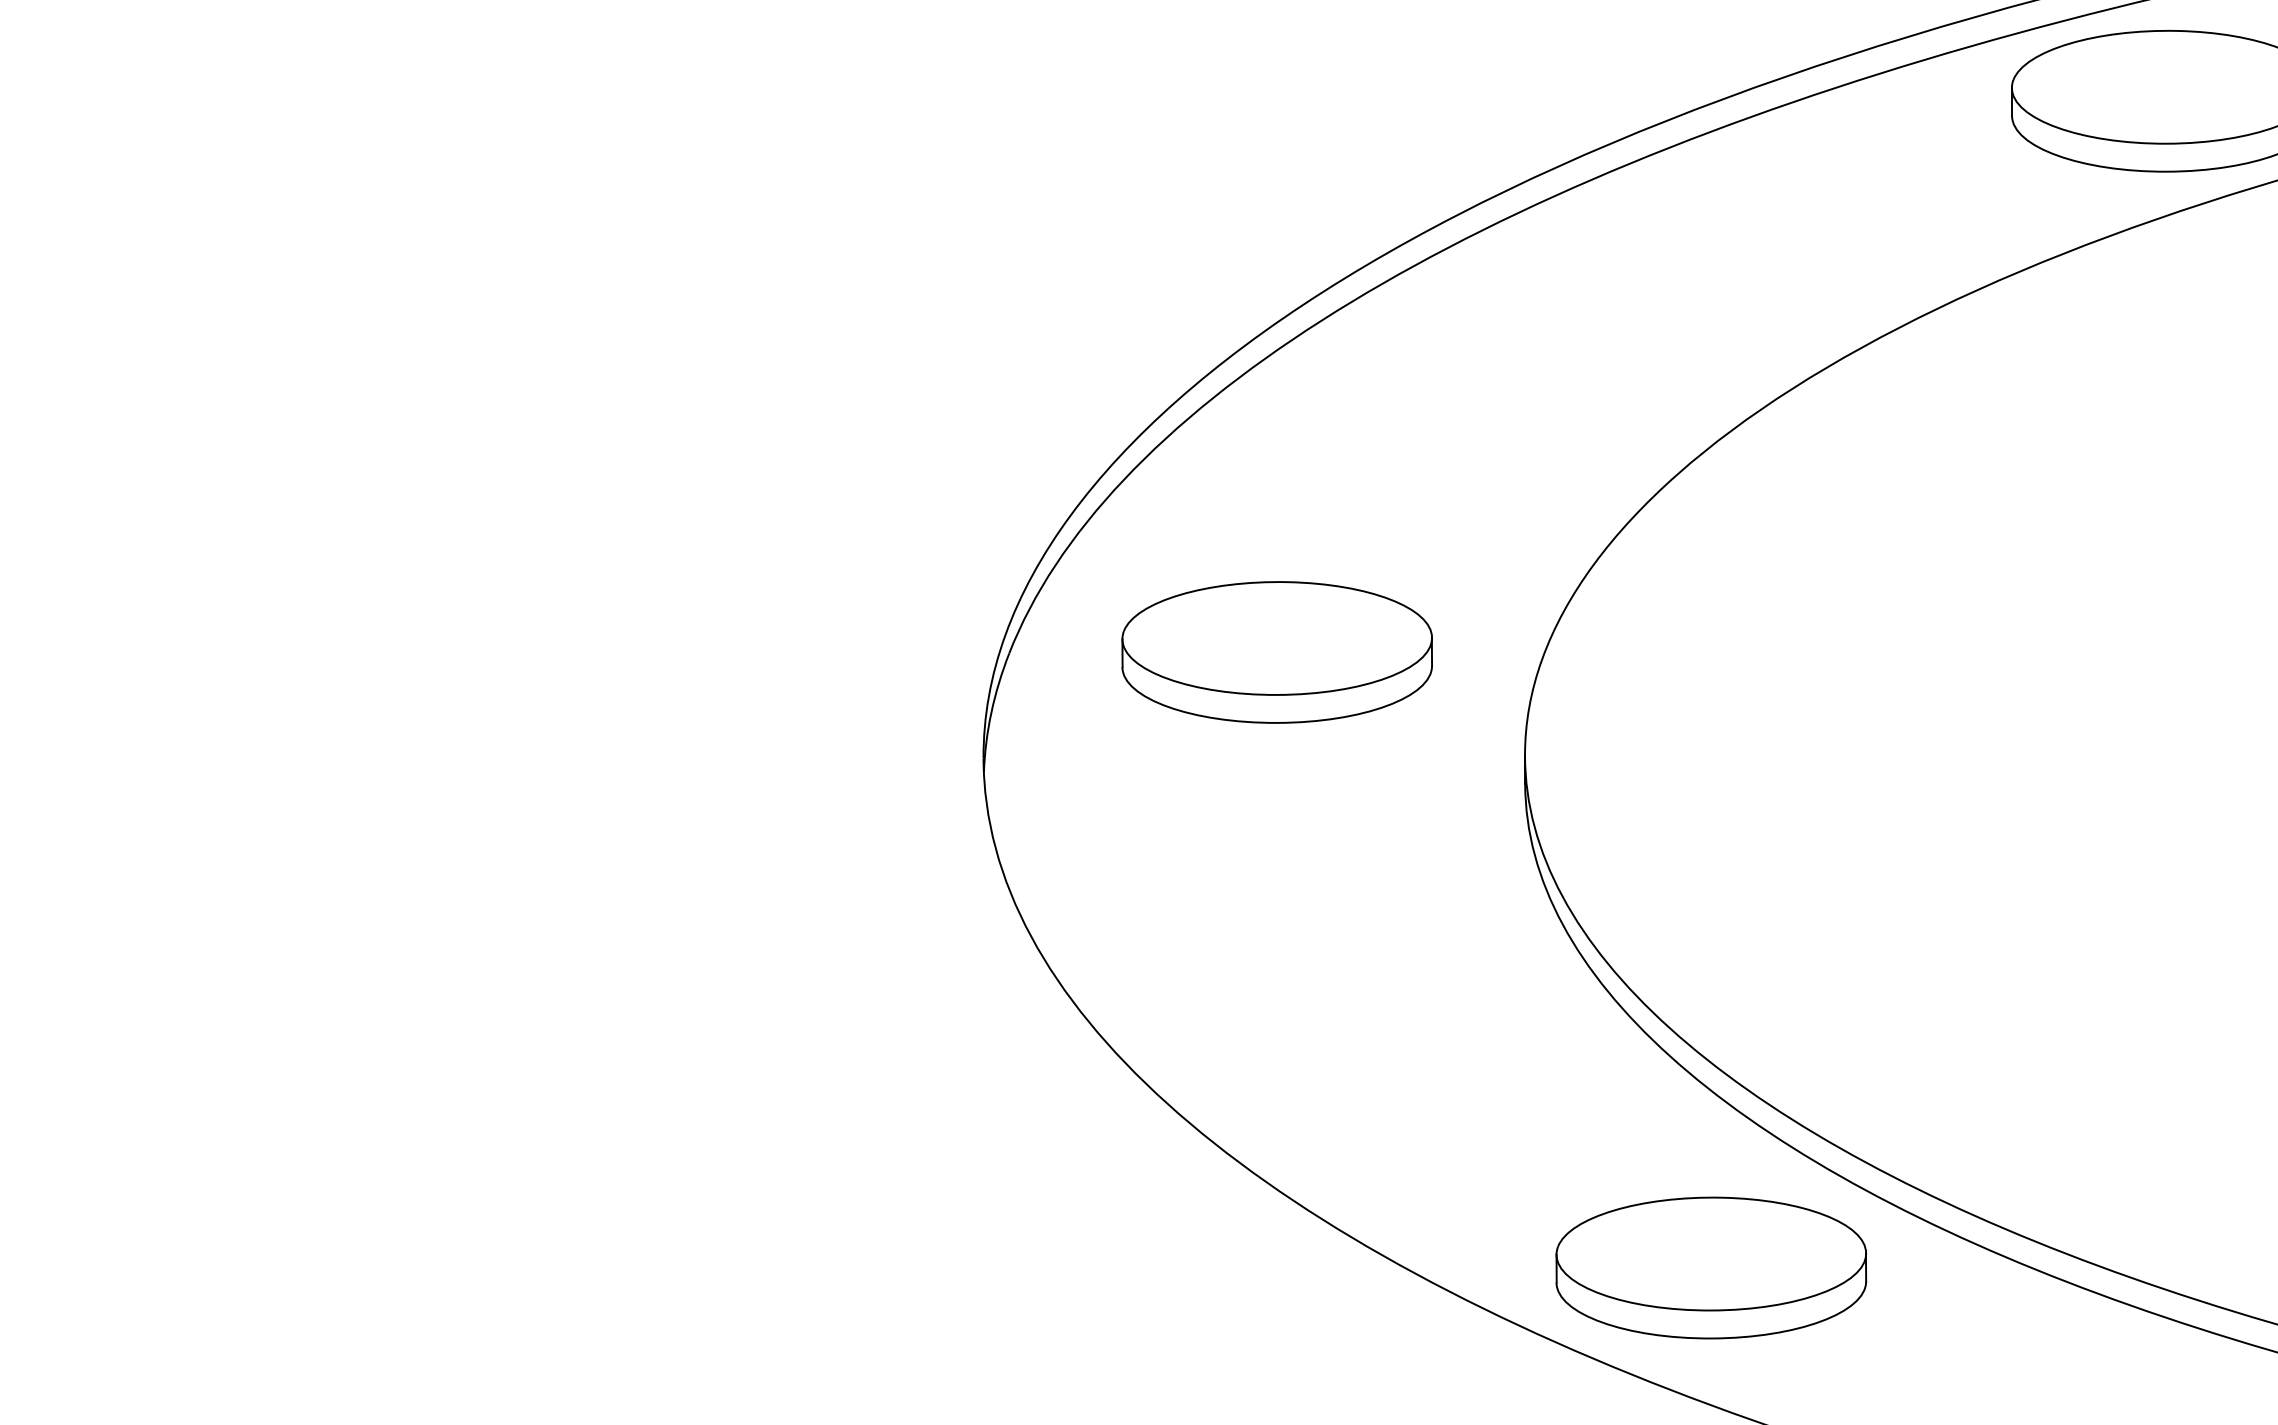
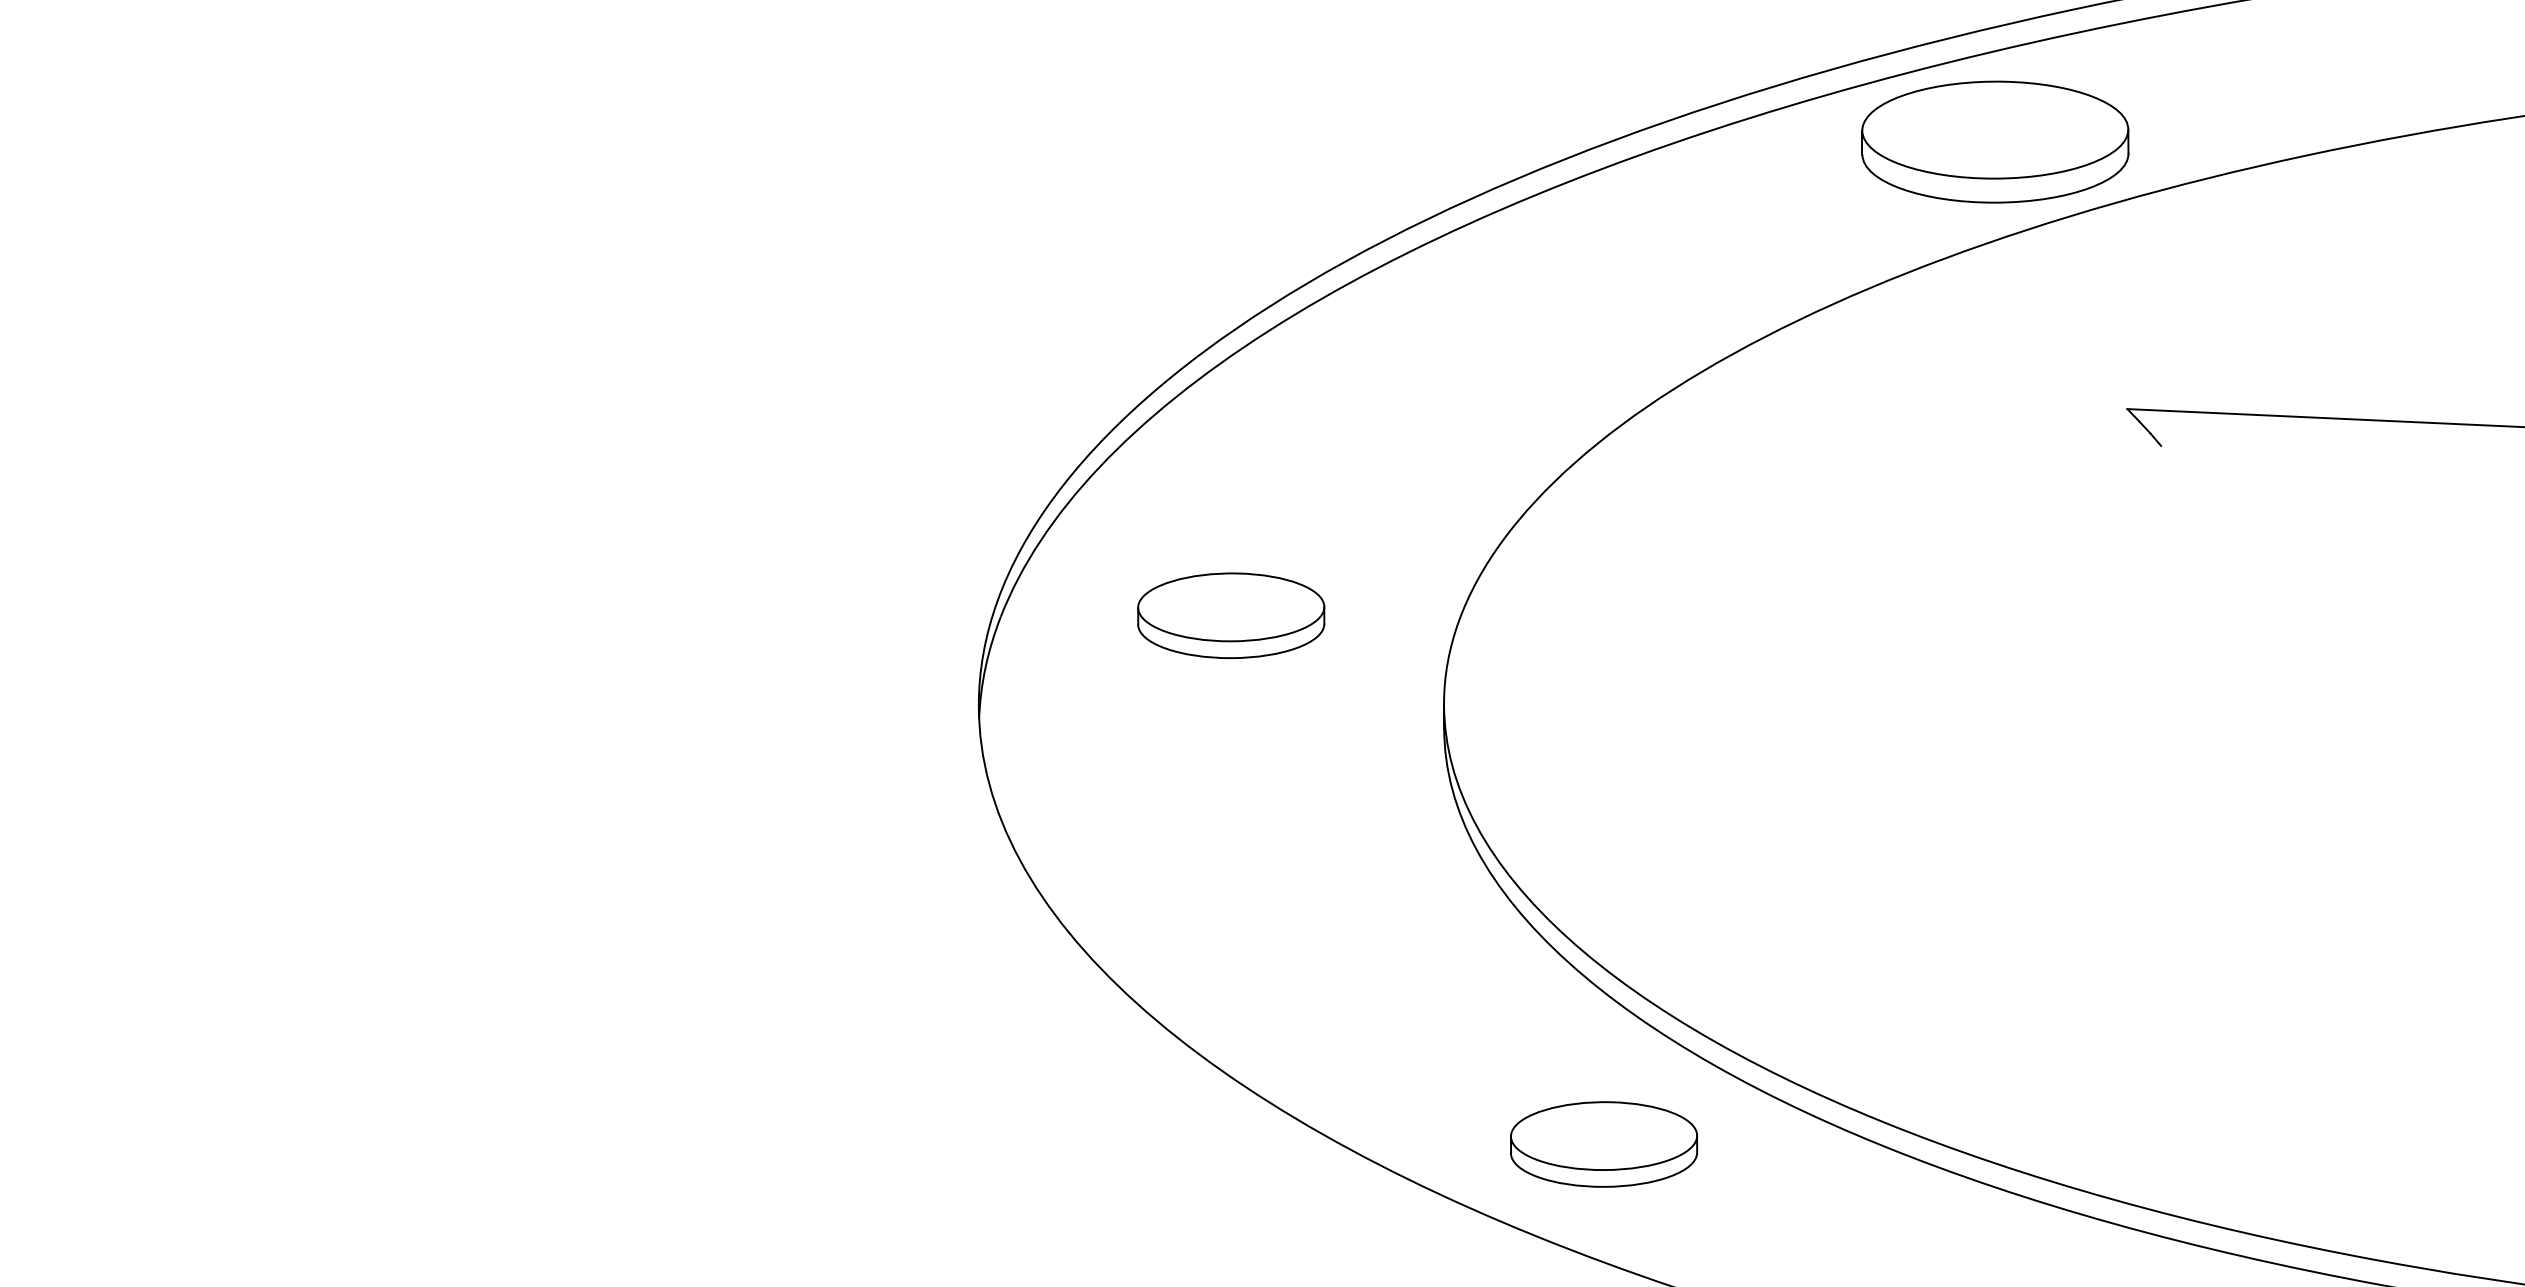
part: (1277, 652) -> (1231, 615), size x0.7
part: (1710, 1268) -> (1603, 1144), size x0.7

